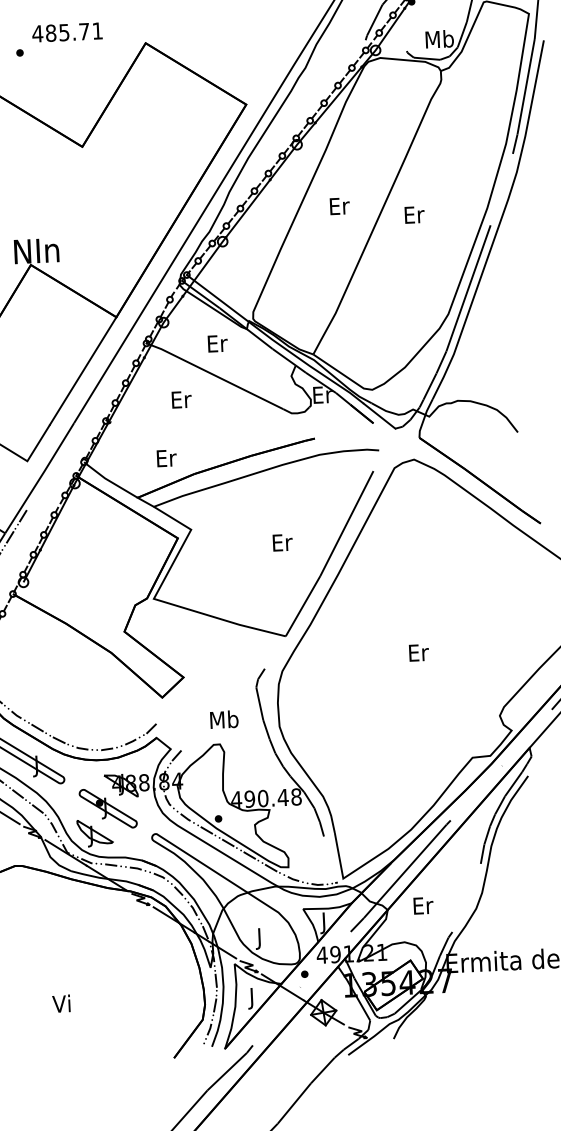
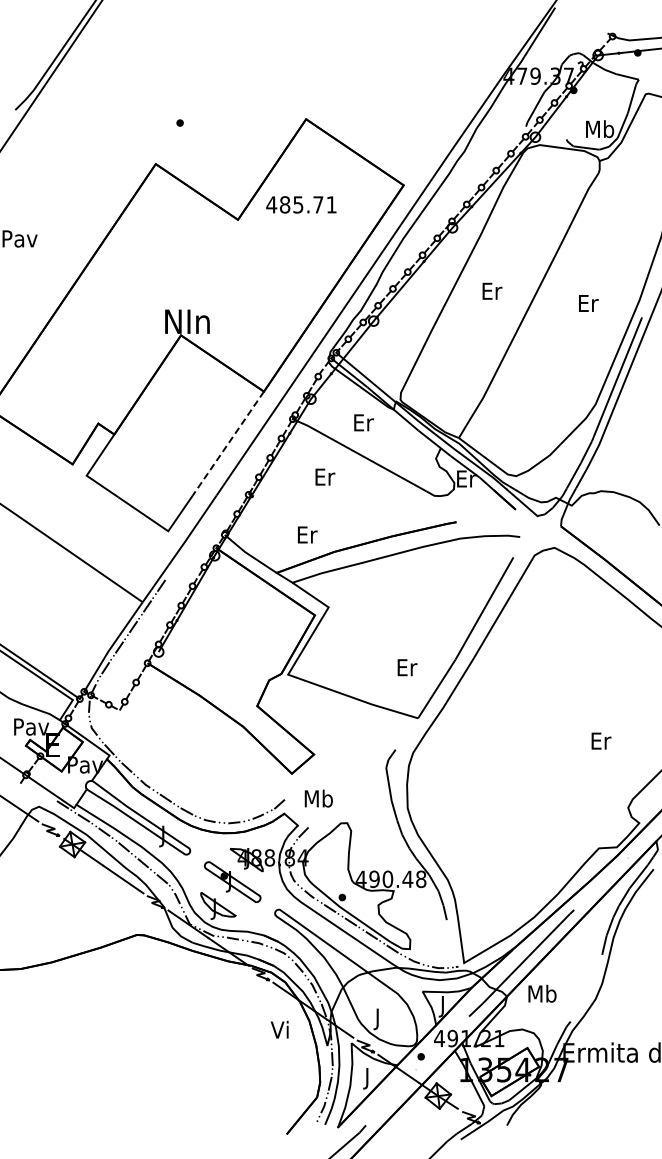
text: (67, 32) -> (301, 204), moved
text: (414, 214) -> (588, 303), moved
line: (83, 371) -> (228, 444), solid -> dashed
text: (282, 542) -> (407, 667), moved
text: (419, 652) -> (601, 740), moved
text: (224, 719) -> (318, 798), moved
text: (422, 905) -> (542, 993), Er -> Mb
text: (61, 1003) -> (279, 1029), moved

